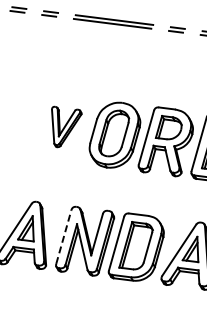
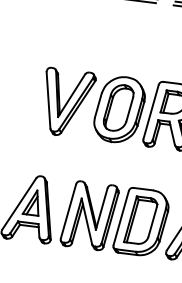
part: (66, 126) -> (71, 100), size x1.67
line: (63, 237) -> (68, 211), dashed -> solid

